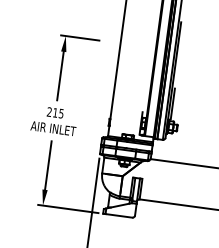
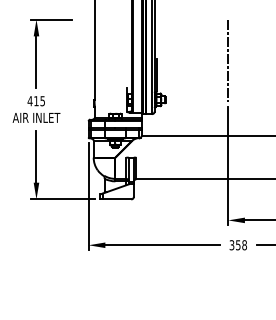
text: (48, 112) -> (29, 101), 215 -> 415

